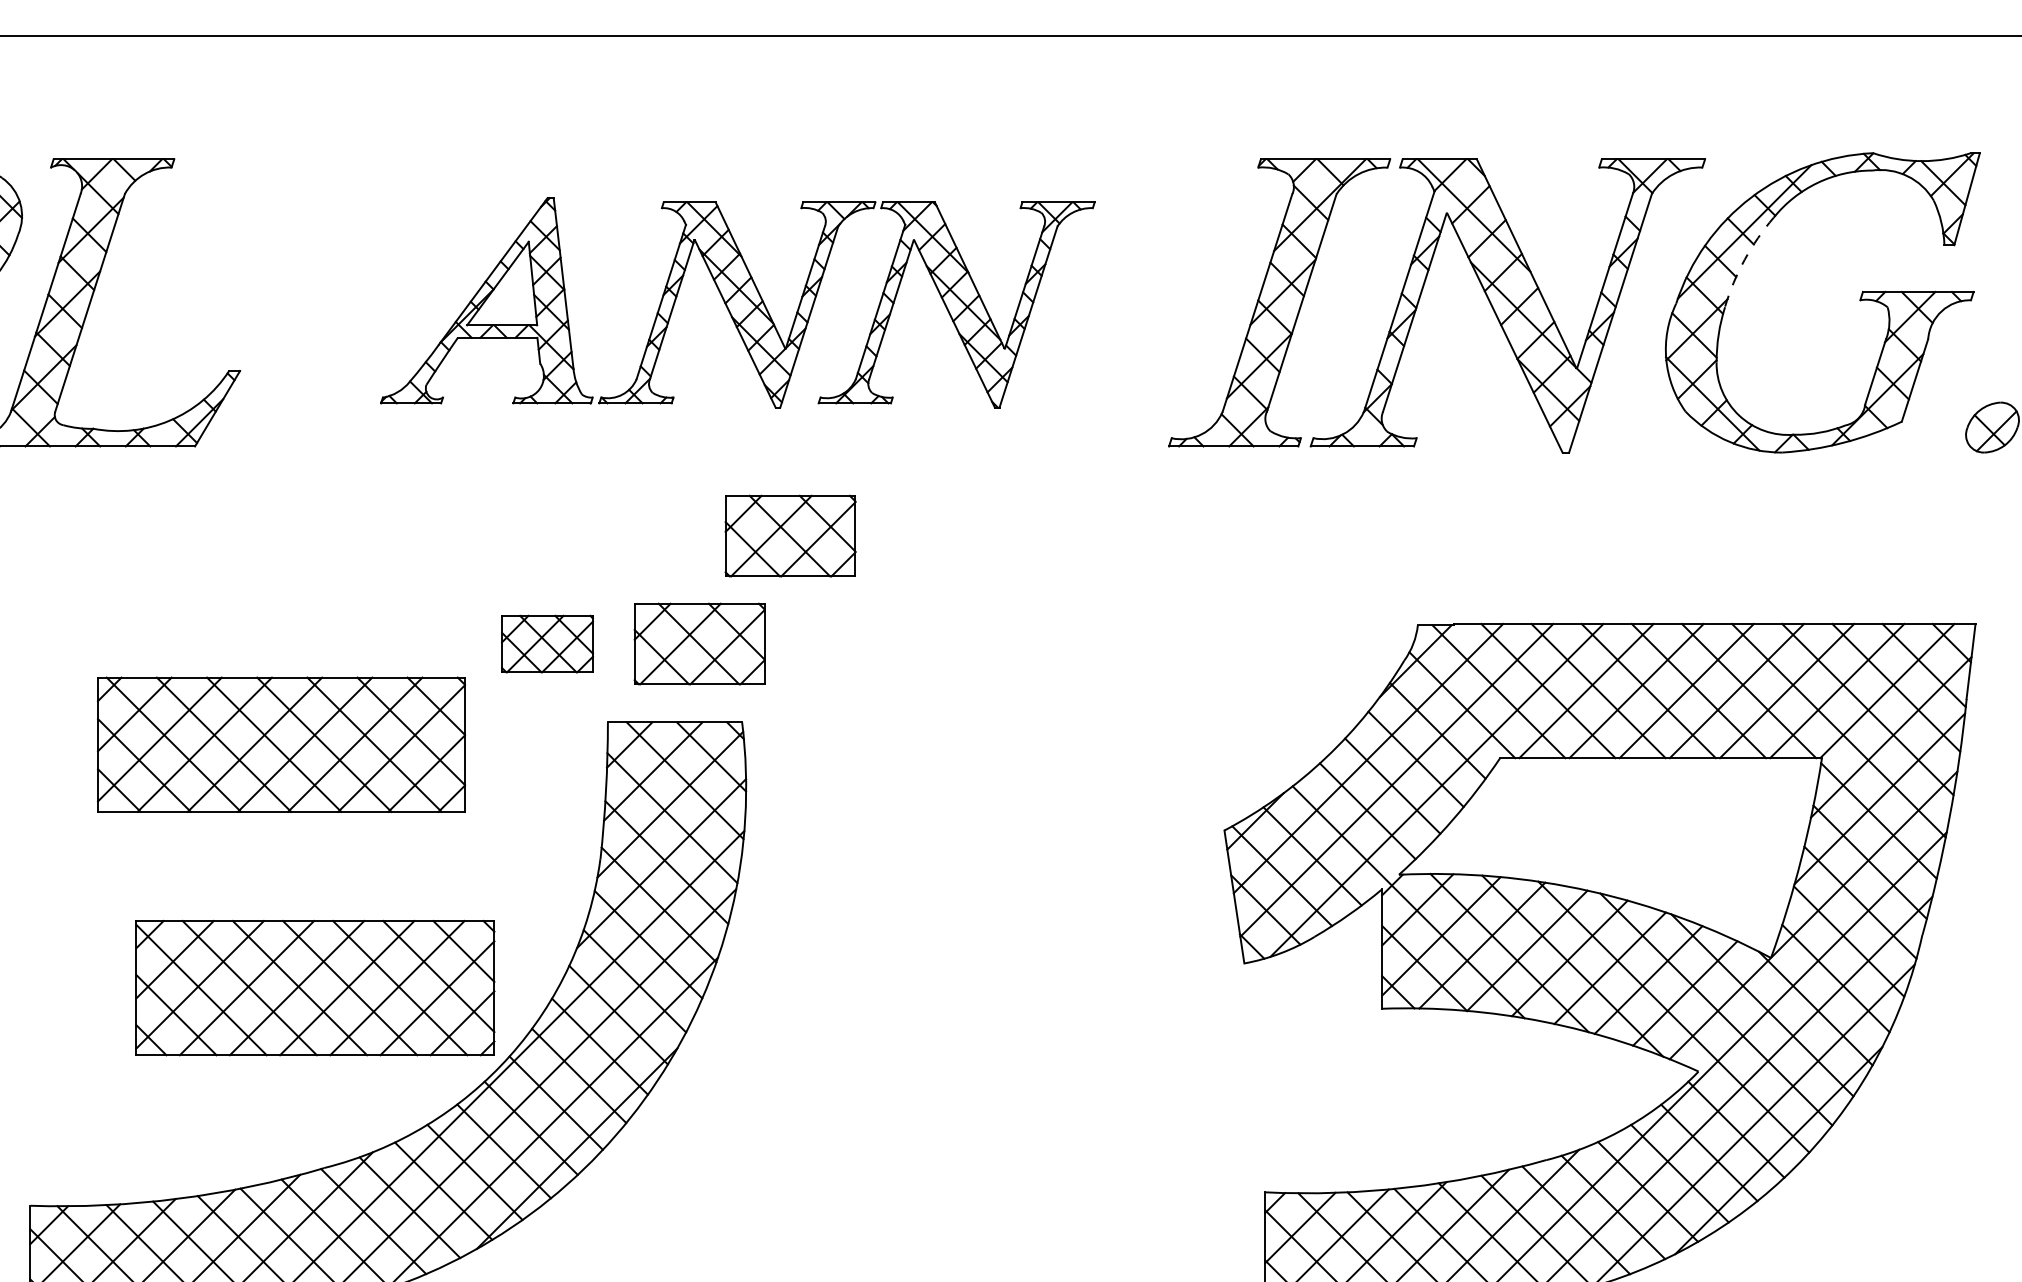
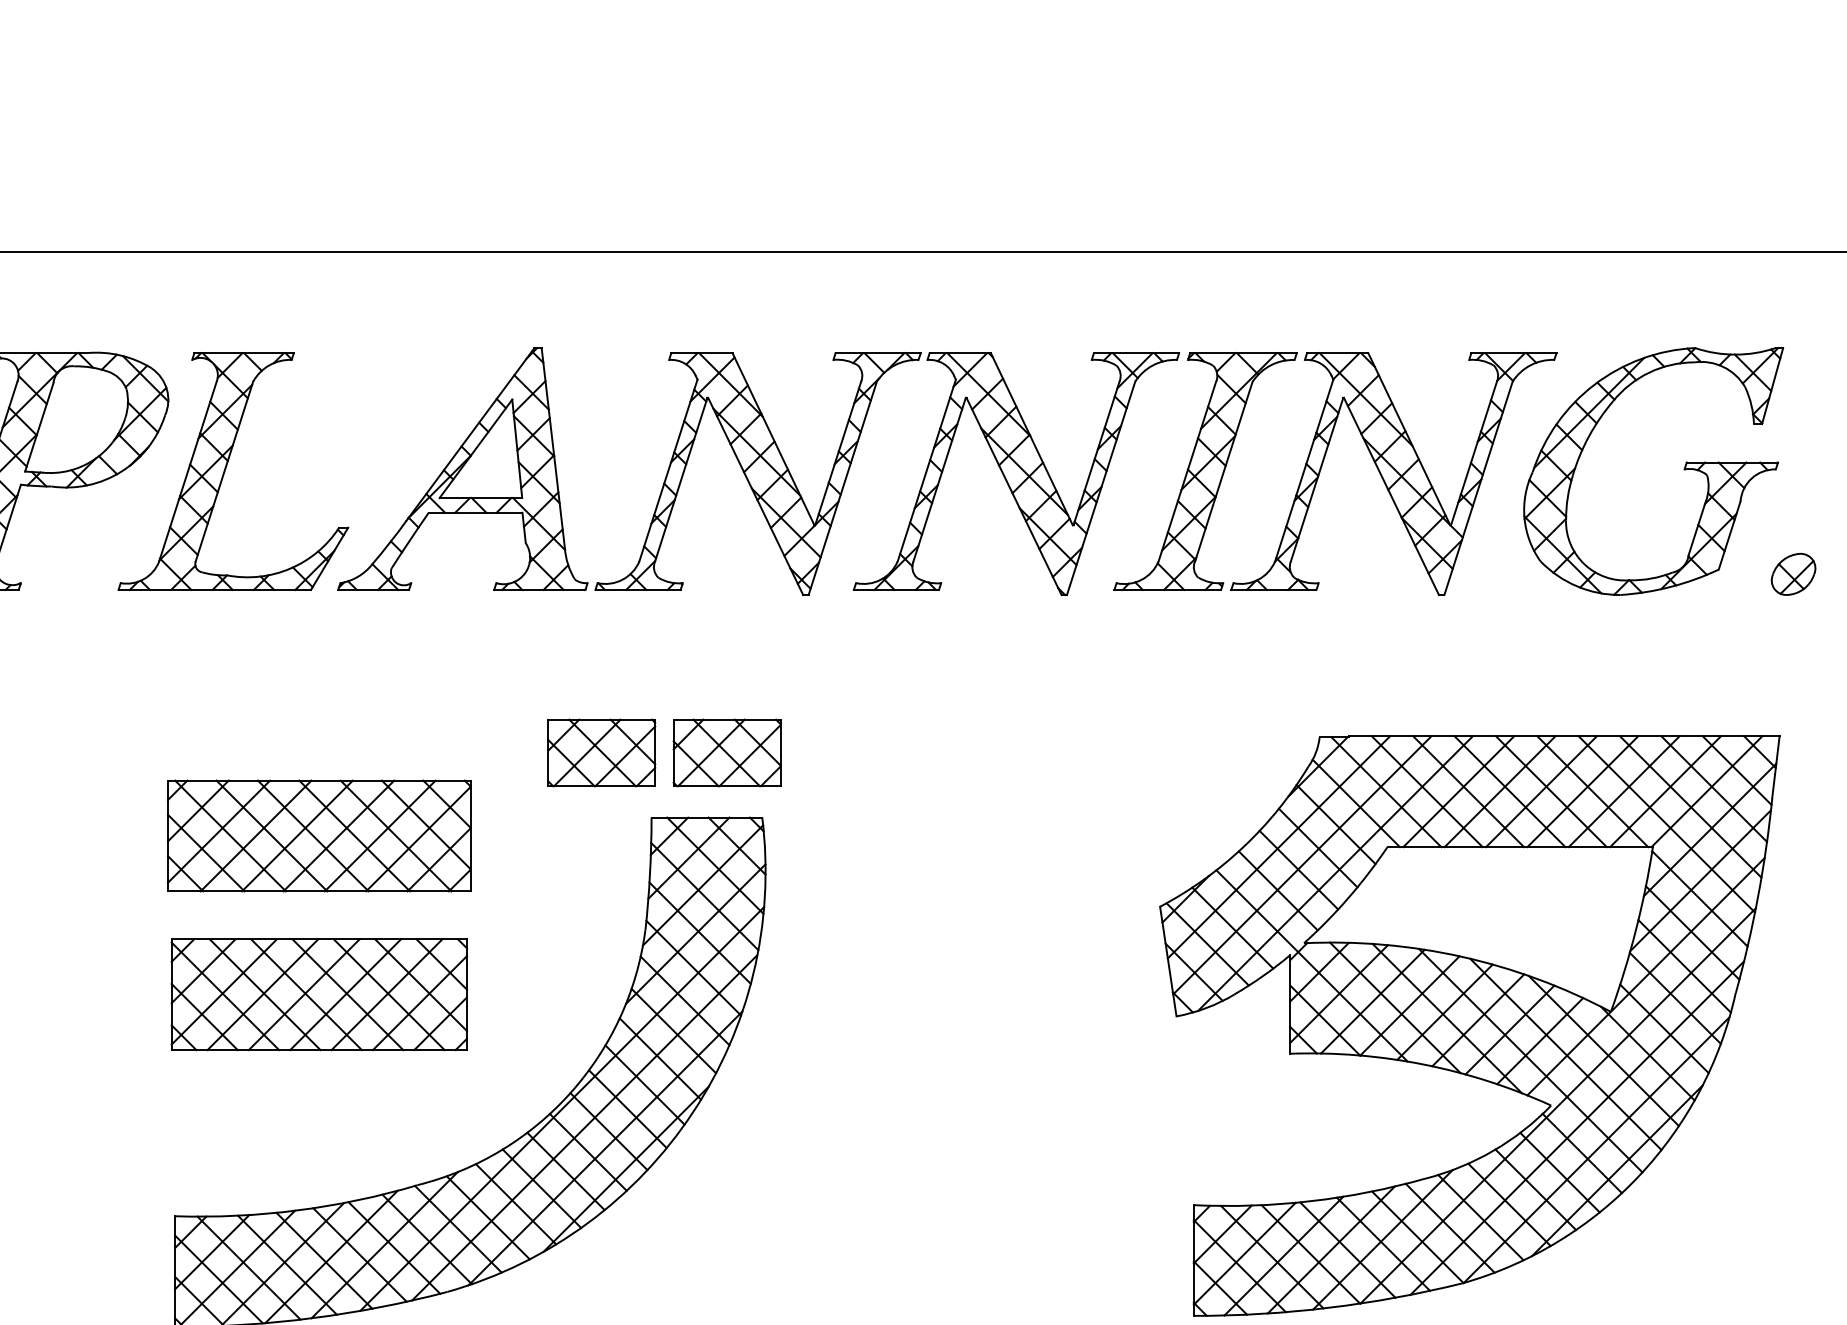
arc: (1745, 260) -> (1589, 436), dashed -> solid
part: (737, 302) -> (758, 471), size x1.43
part: (789, 535) -> (801, 663), removed
part: (547, 643) -> (601, 752), size x1.43
part: (280, 744) -> (318, 835), moved
part: (314, 987) -> (318, 994), moved

